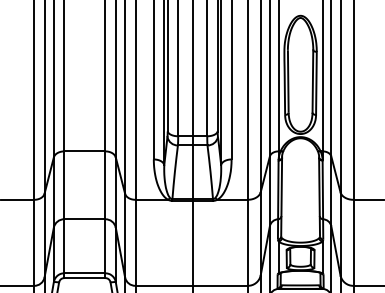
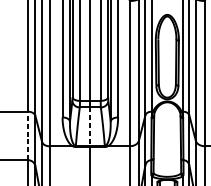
line: (192, 172) -> (90, 126), solid -> dashed
line: (105, 185) -> (28, 136), solid -> dashed

